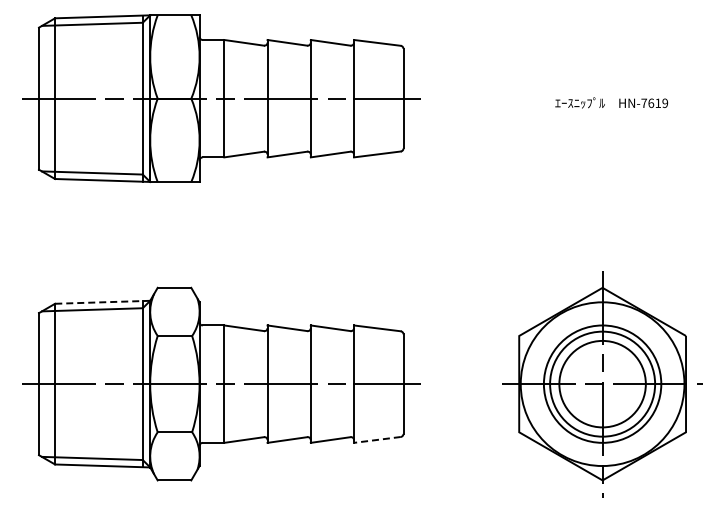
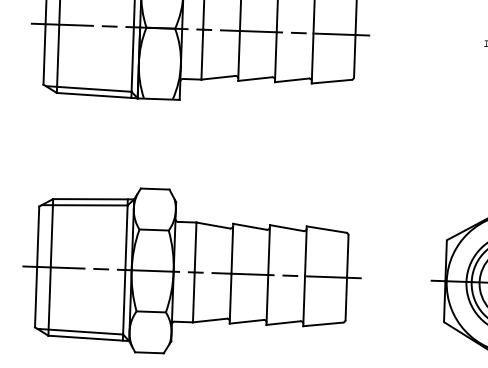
line: (102, 302) -> (93, 199), dashed -> solid
line: (377, 439) -> (323, 324), dashed -> solid

